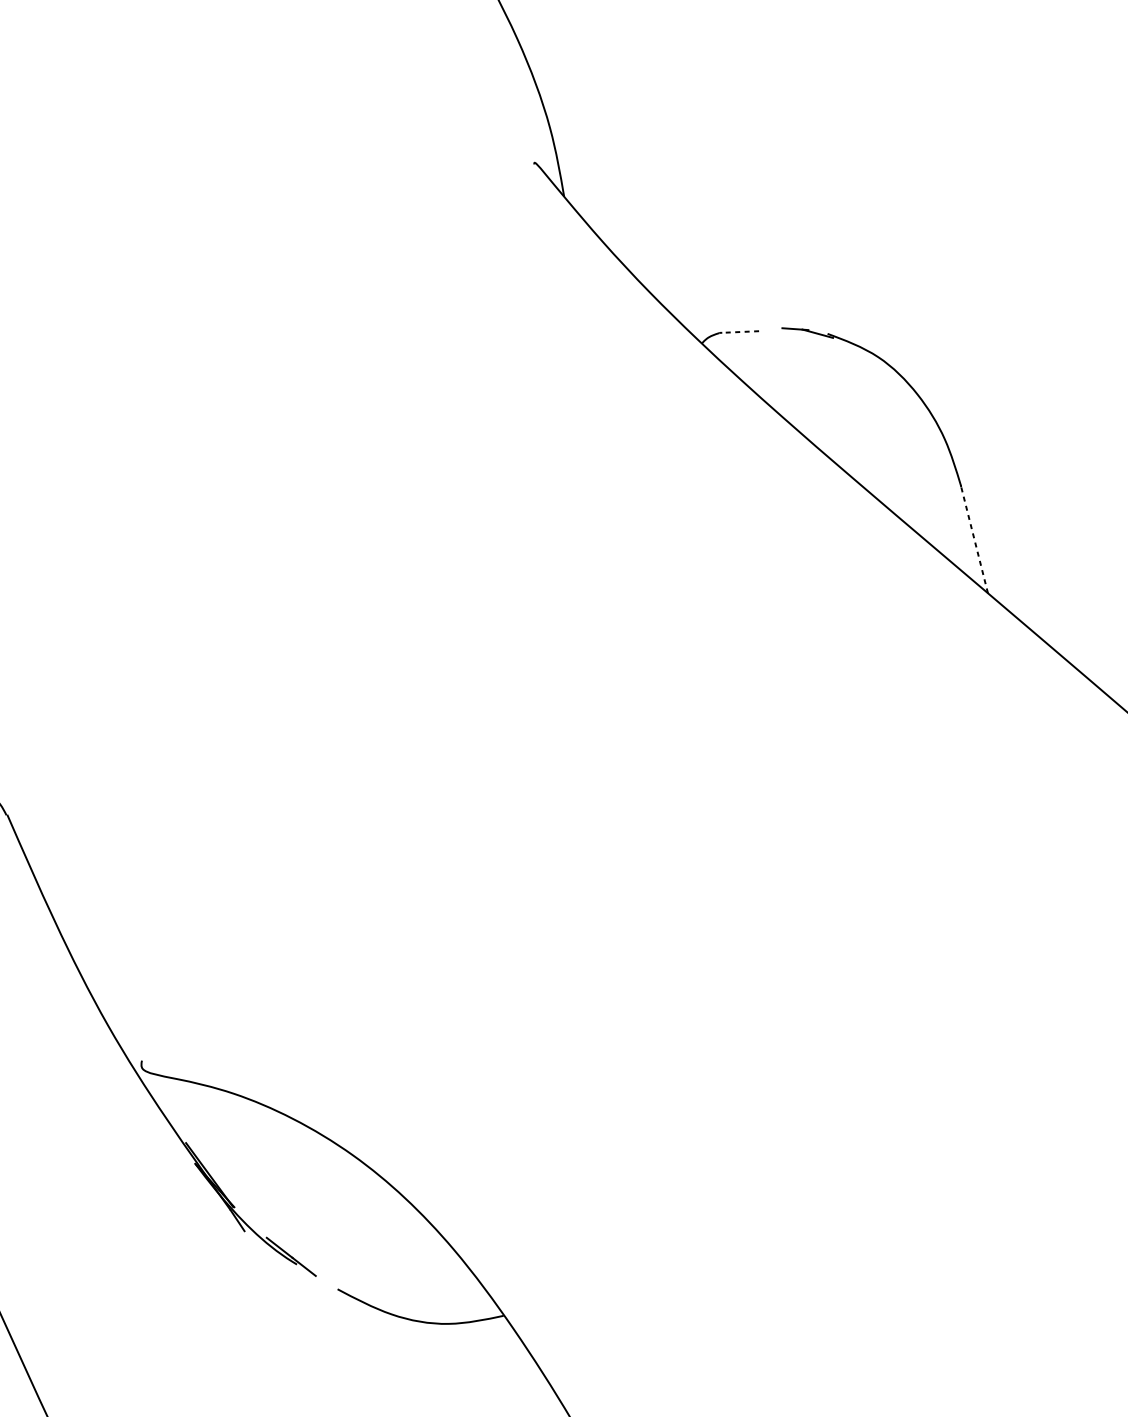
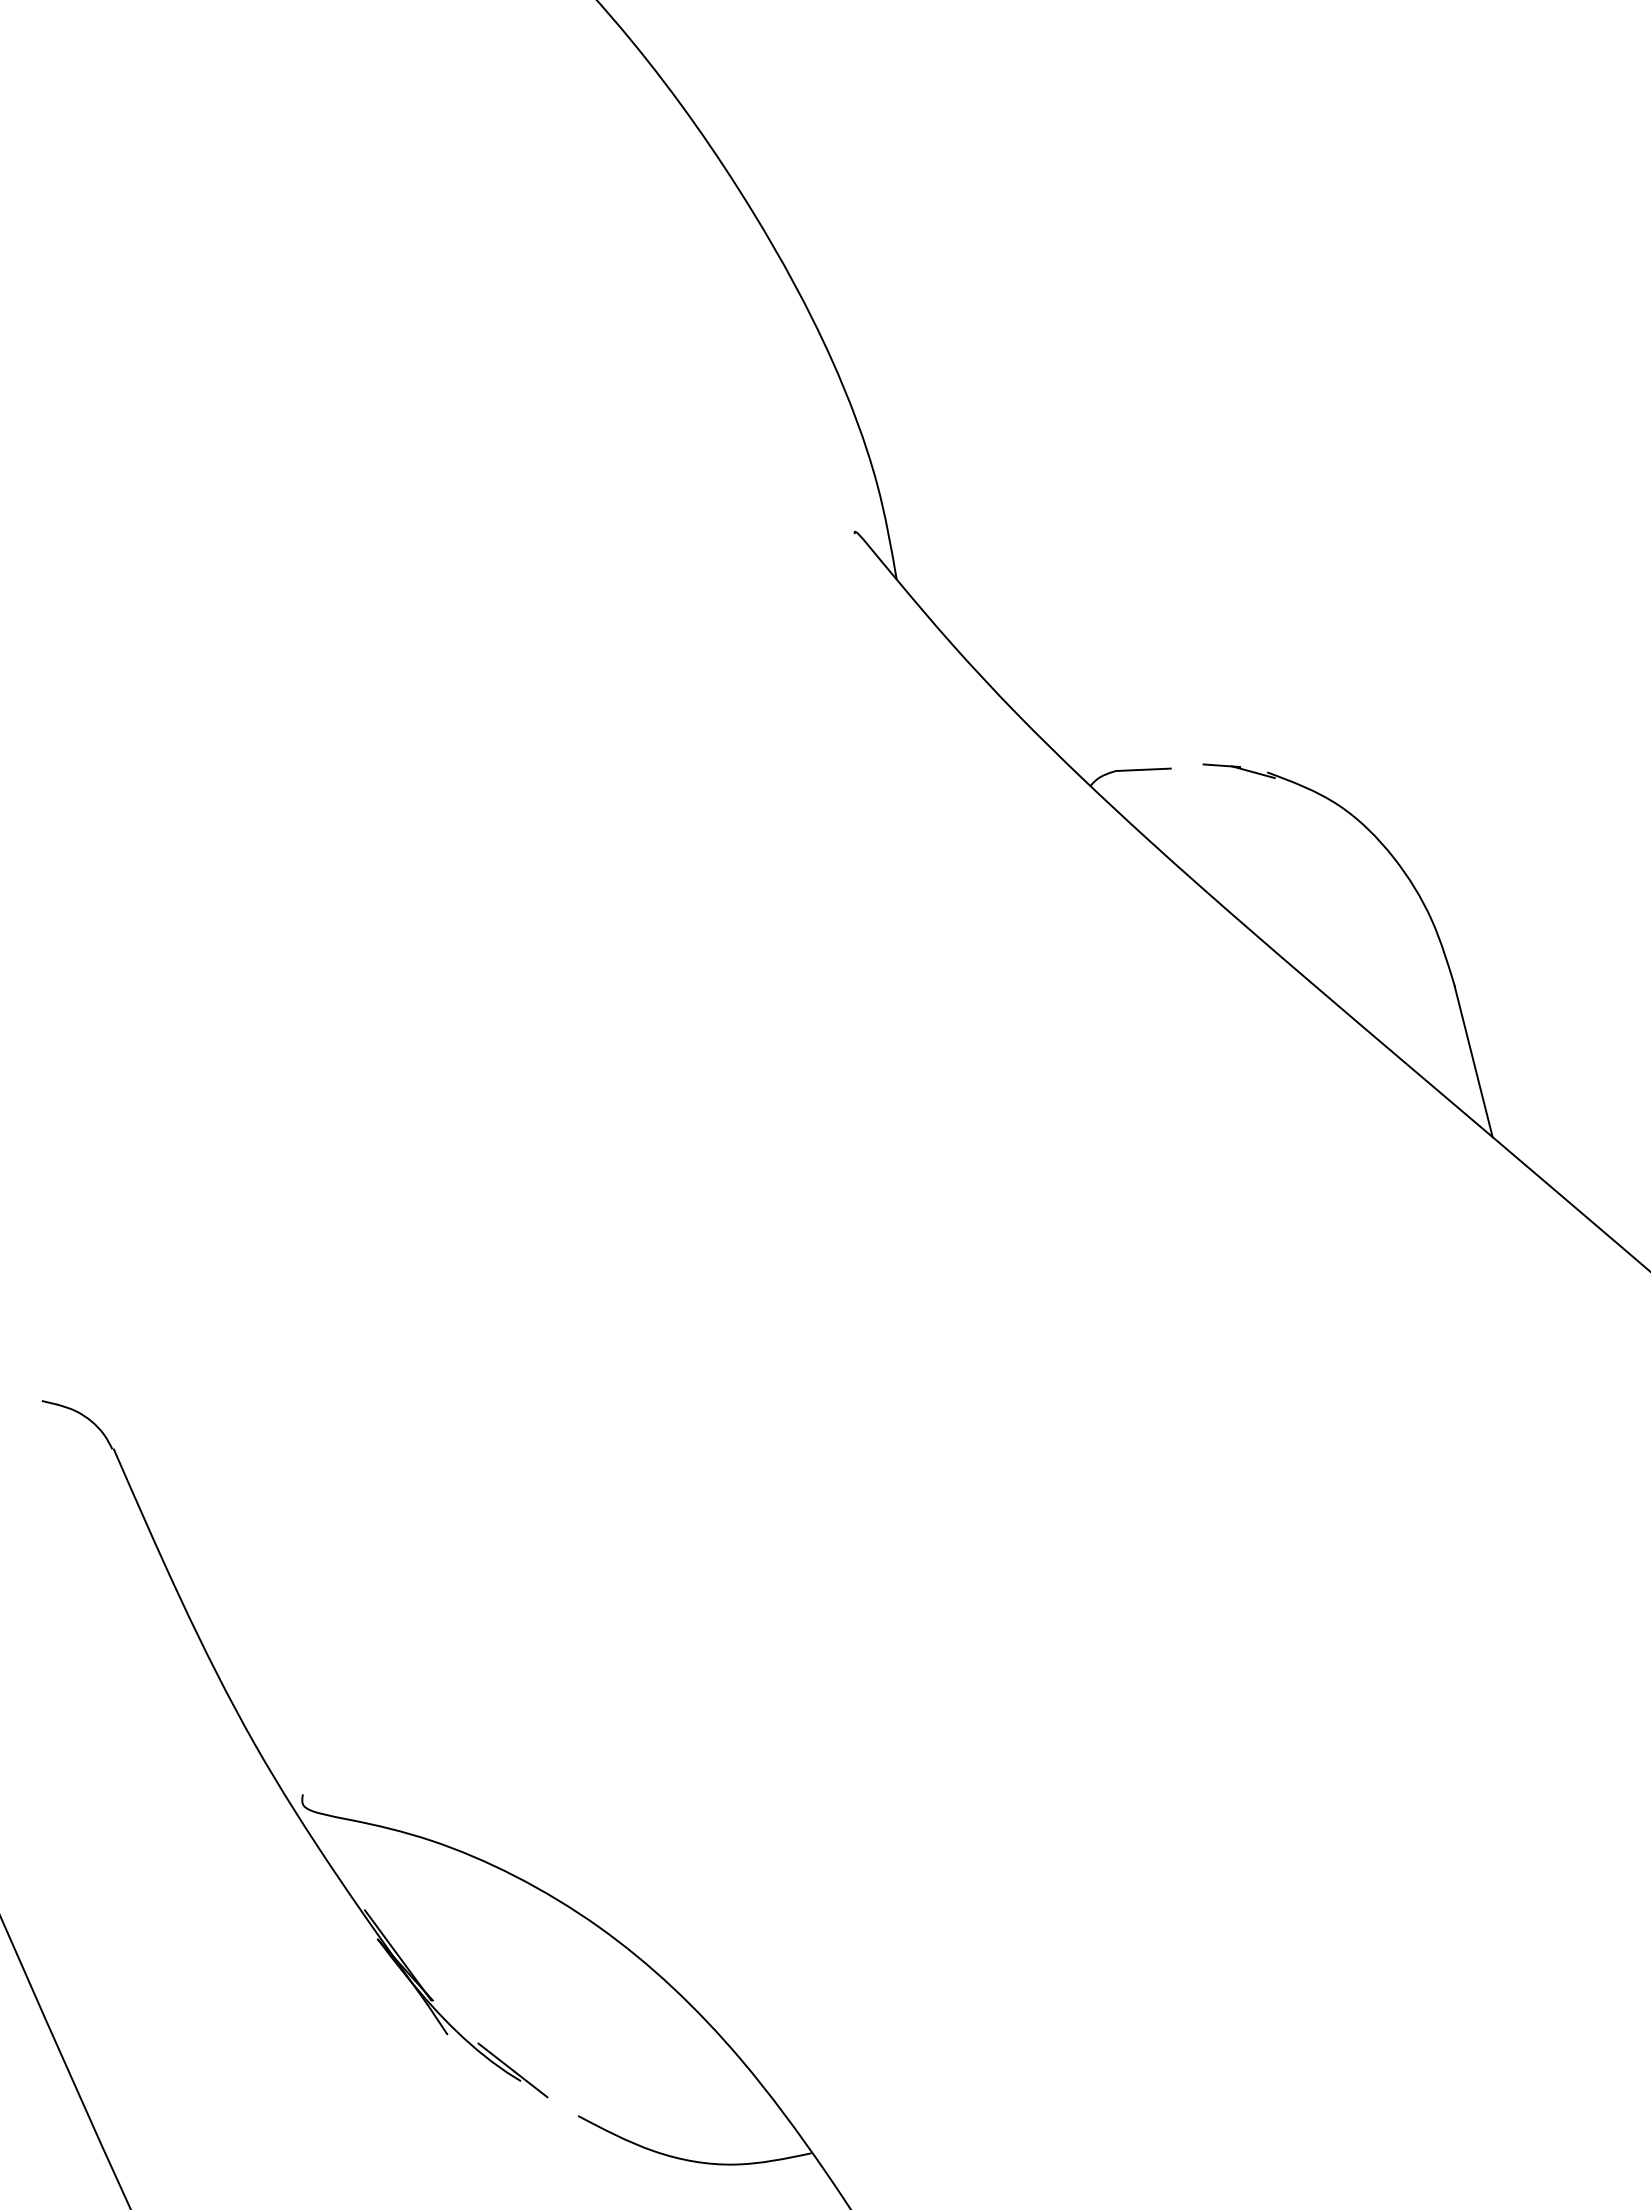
line: (740, 331) -> (1144, 769), dashed -> solid
line: (974, 539) -> (1473, 1061), dashed -> solid

